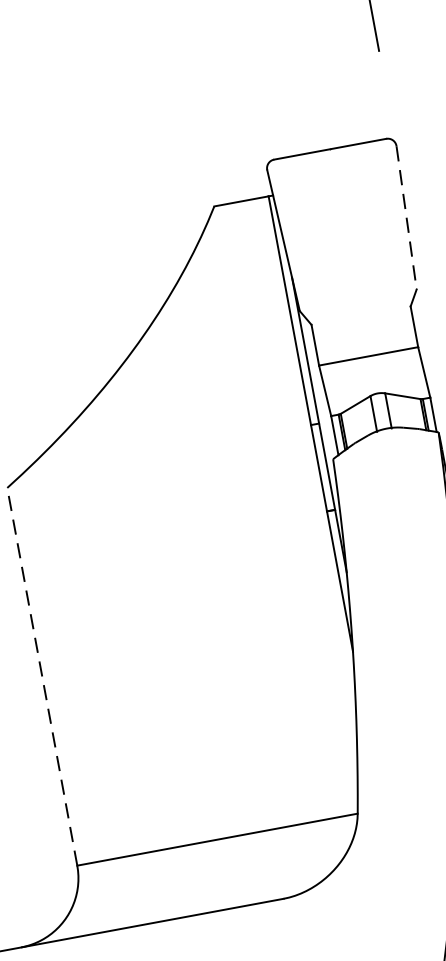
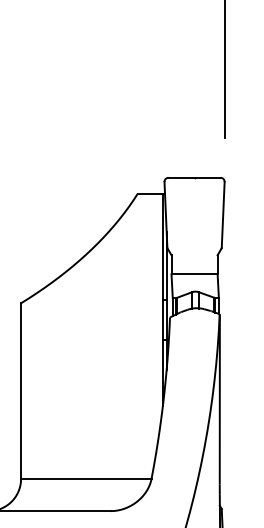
line: (407, 218) -> (223, 215), dashed -> solid
line: (43, 677) -> (21, 391), dashed -> solid

